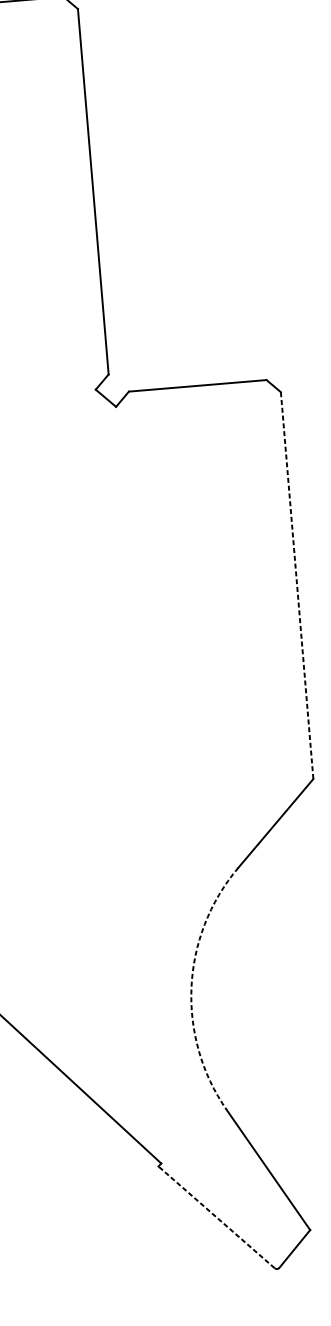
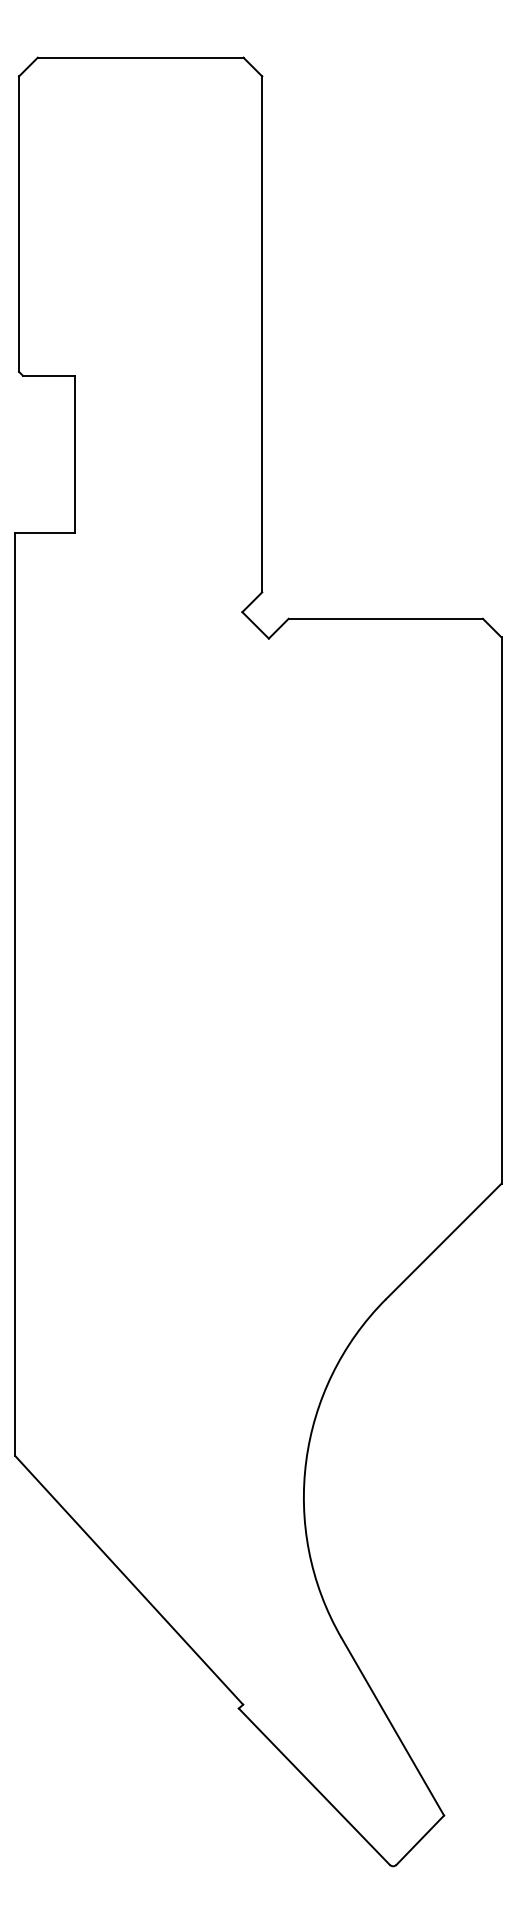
line: (297, 586) -> (501, 911), dashed -> solid
arc: (191, 986) -> (306, 1460), dashed -> solid
line: (216, 1217) -> (314, 1786), dashed -> solid

